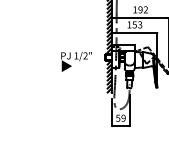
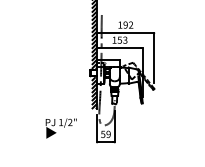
text: (75, 61) -> (60, 128), moved

